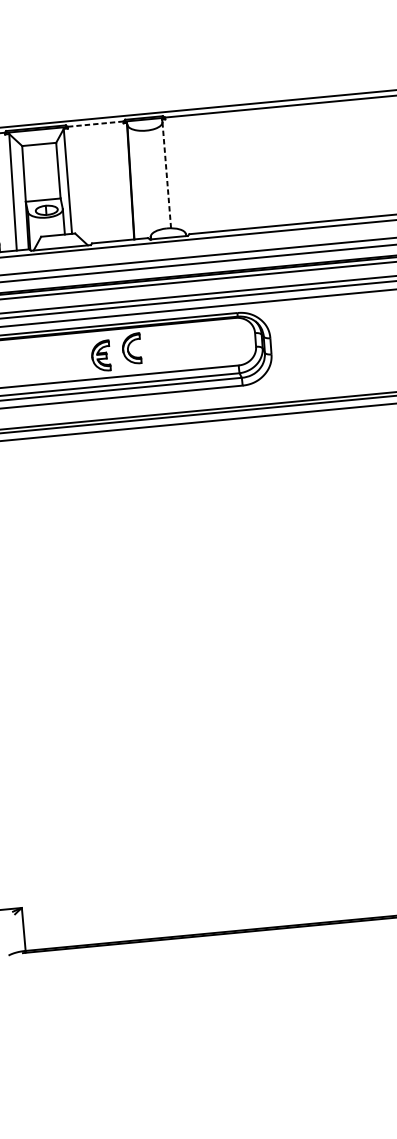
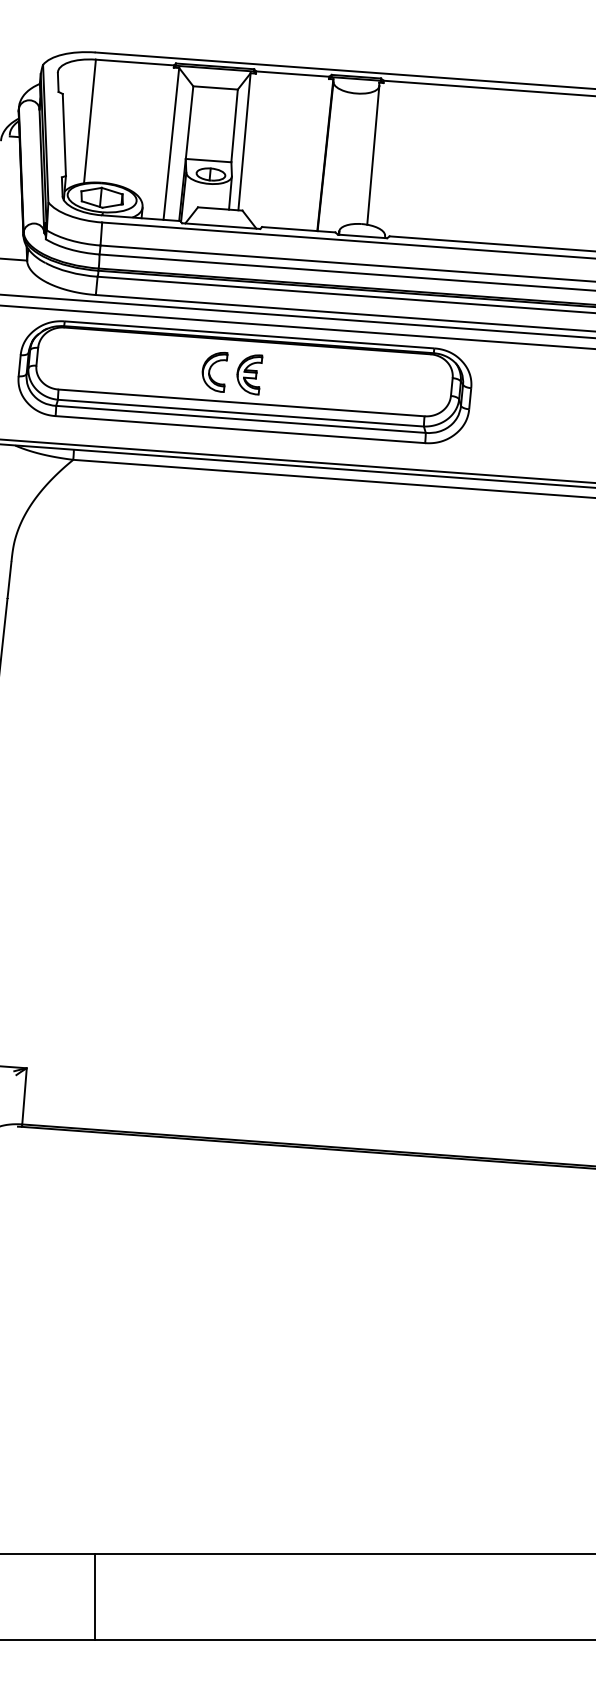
line: (95, 124) -> (292, 74), dashed -> solid
line: (166, 175) -> (373, 155), dashed -> solid
part: (132, 349) -> (214, 372), moved

